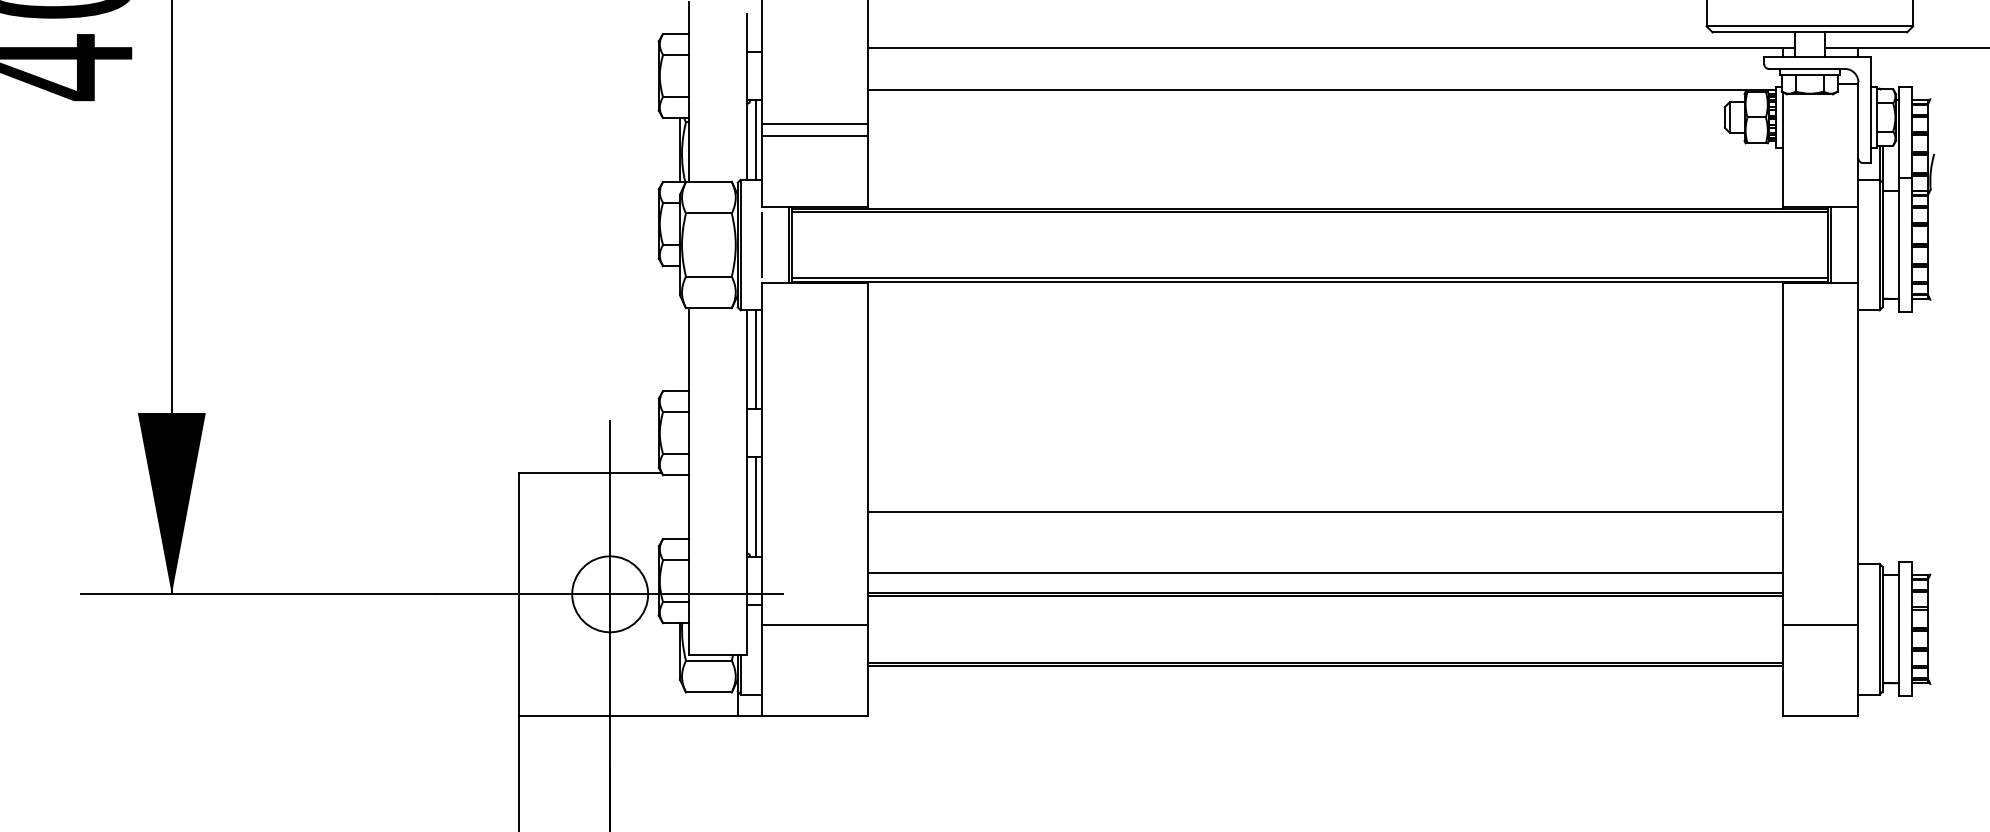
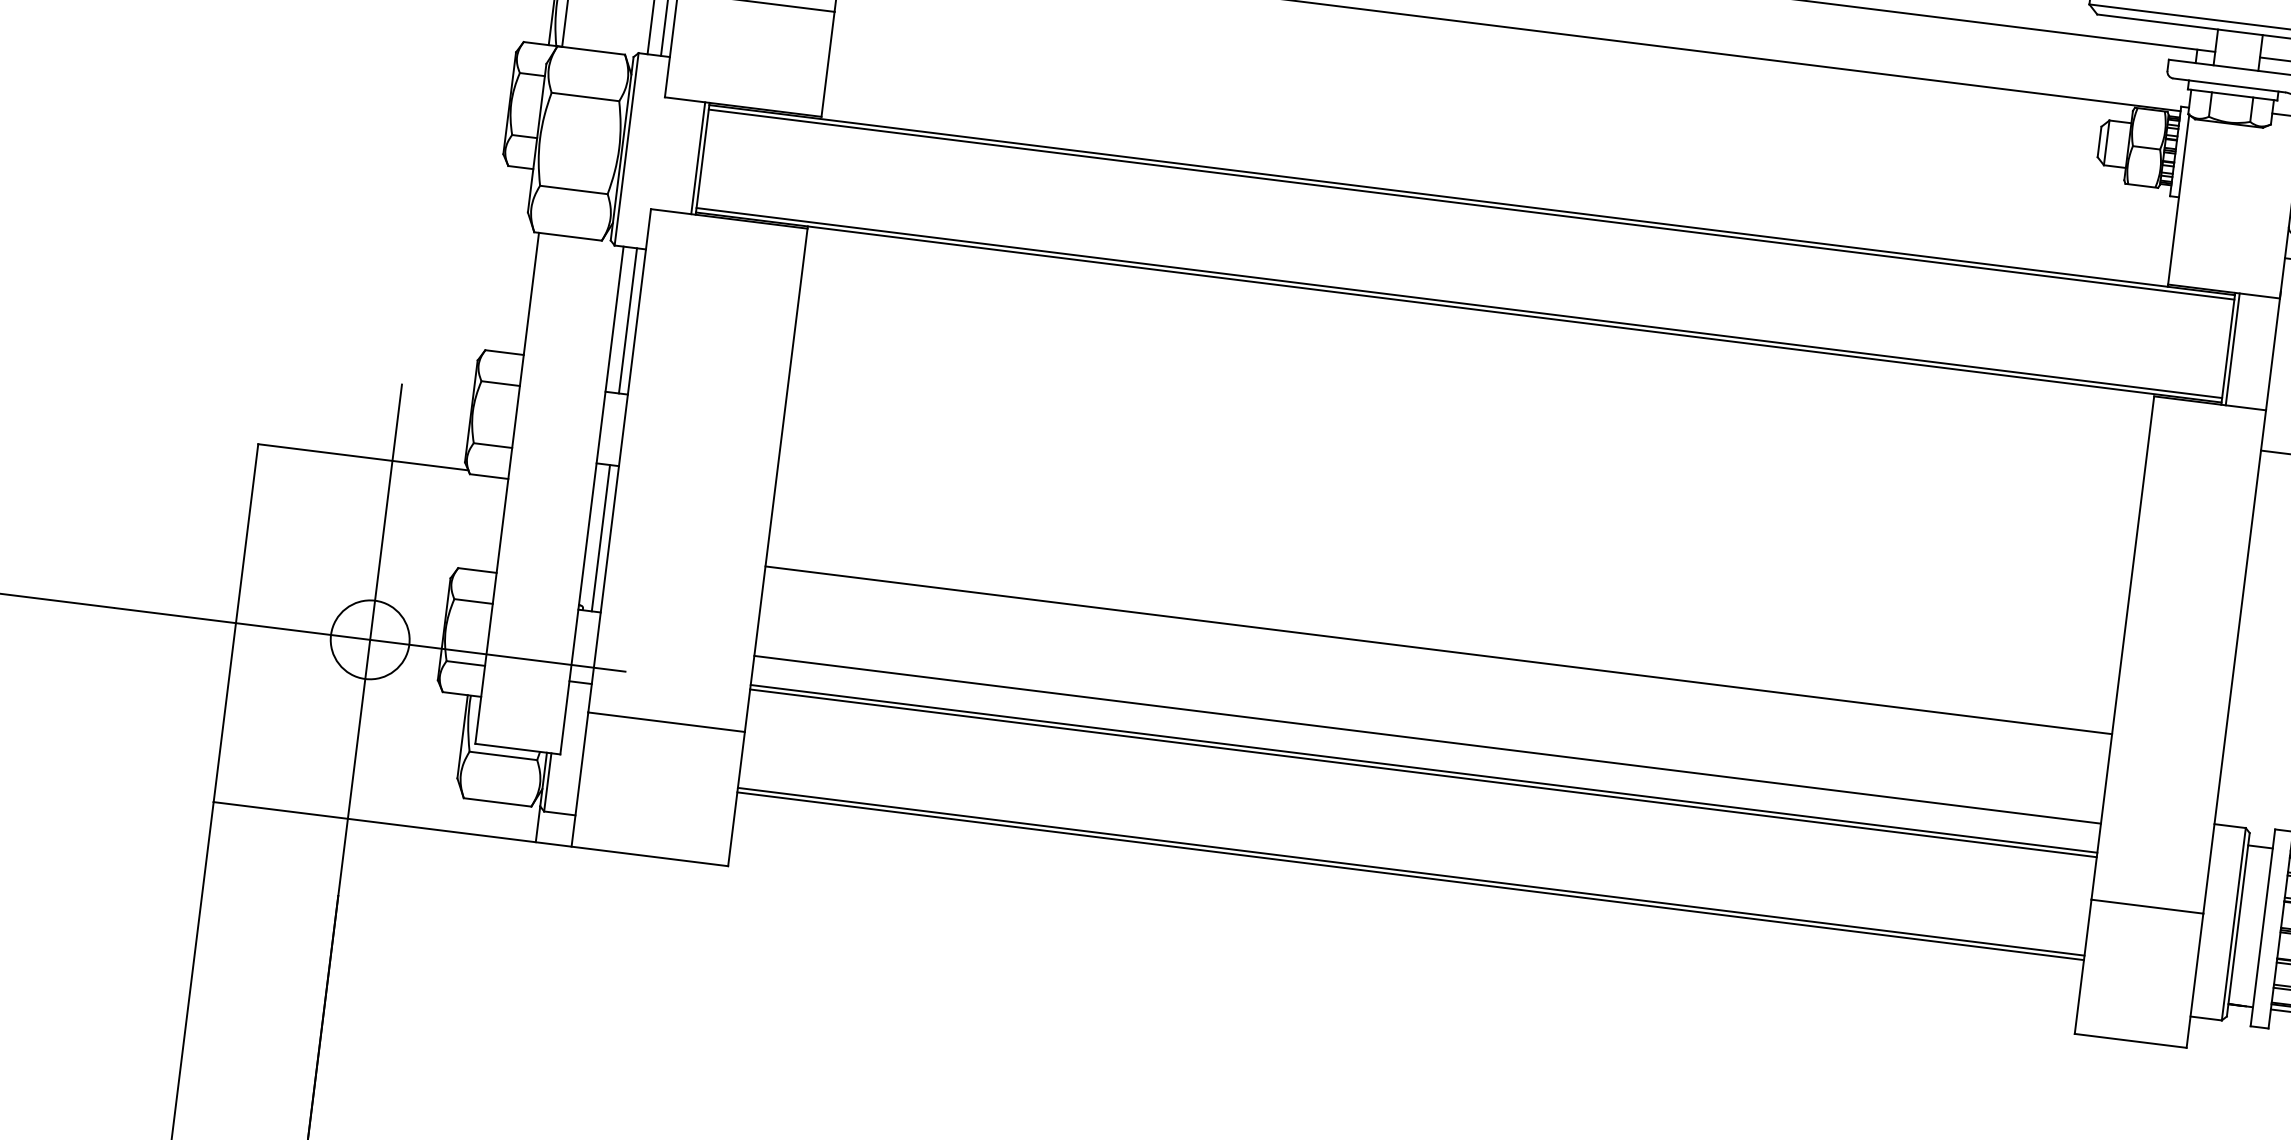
line: (762, 244) -> (658, 152), removed
circle: (610, 594) -> (370, 640), size x0.7

